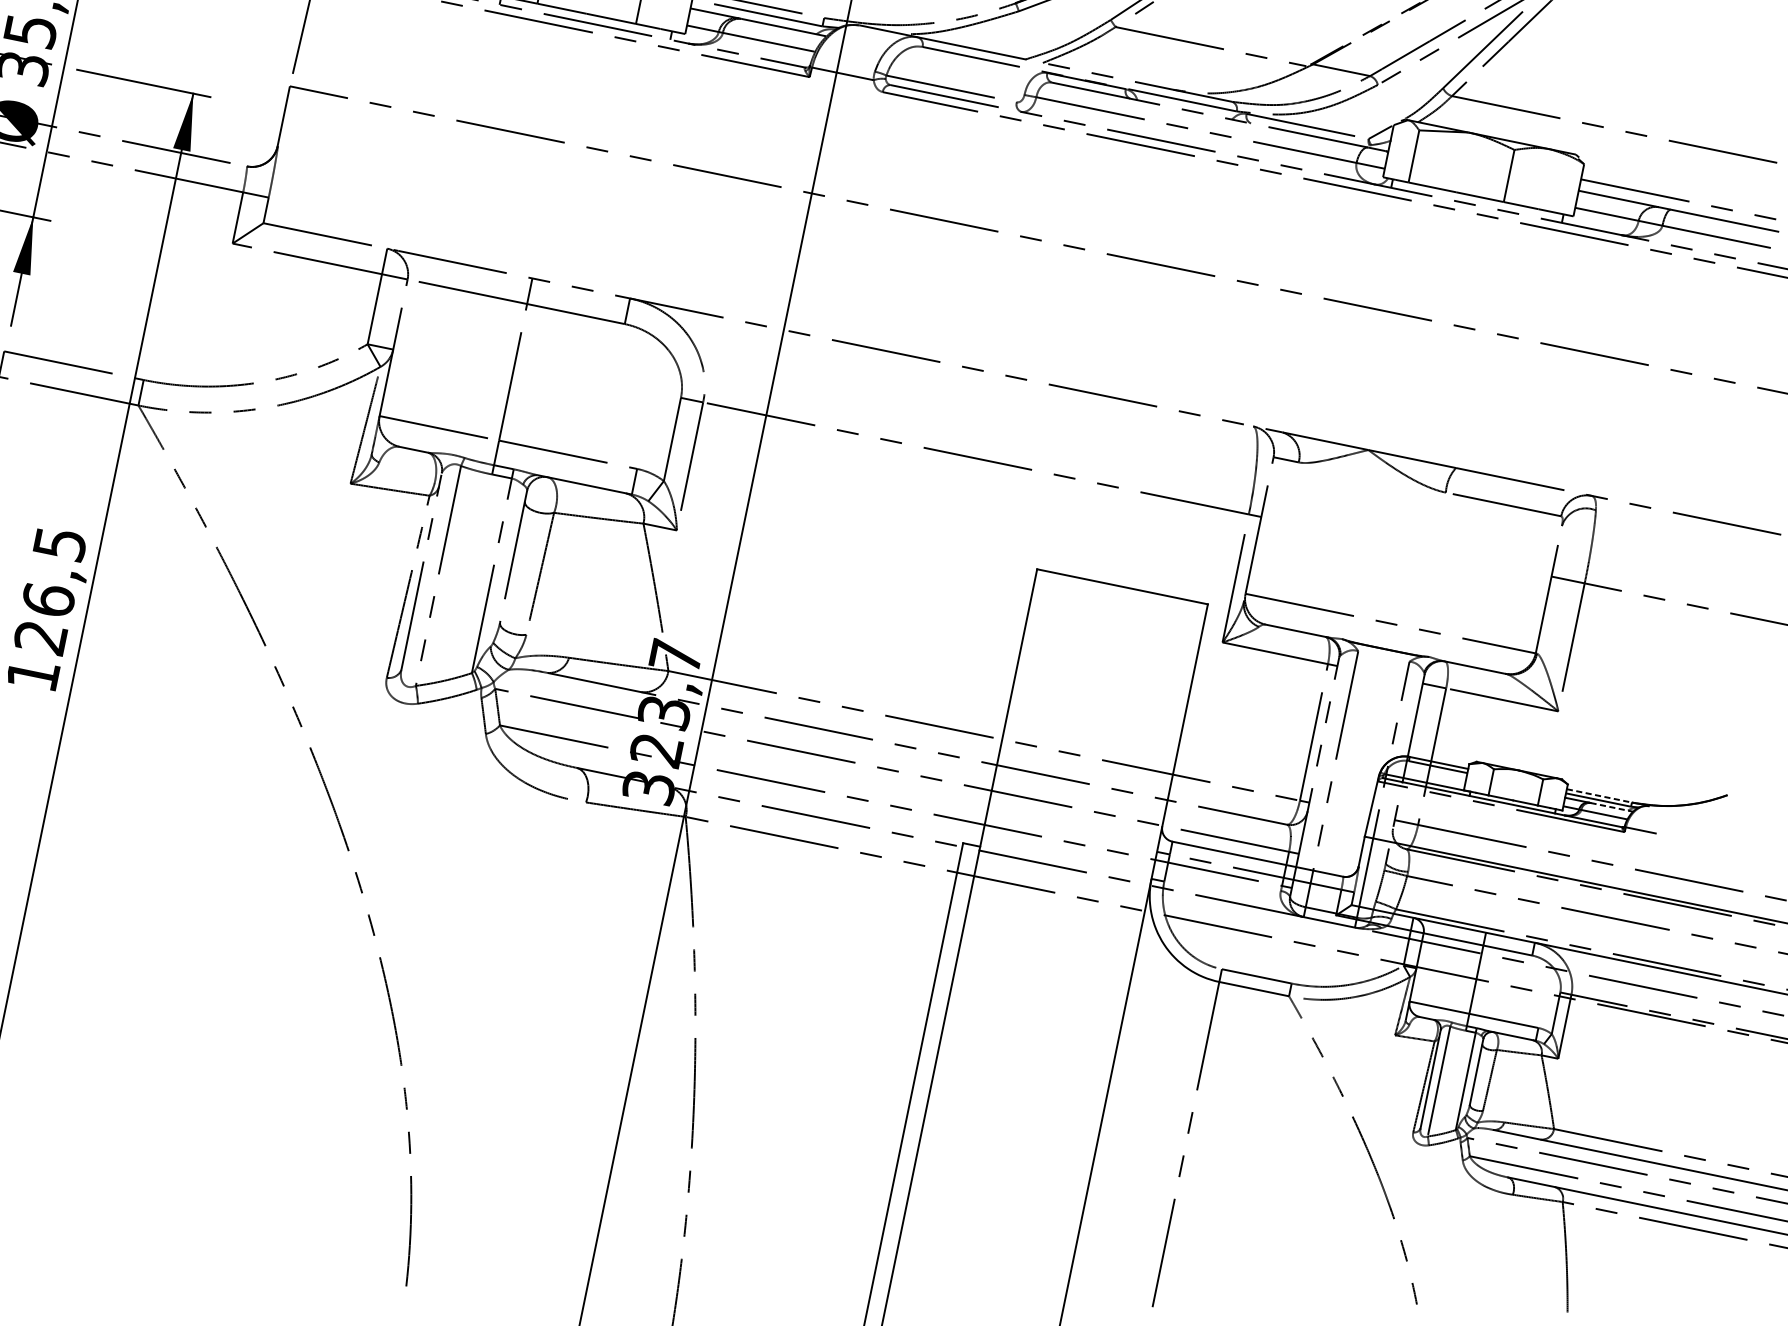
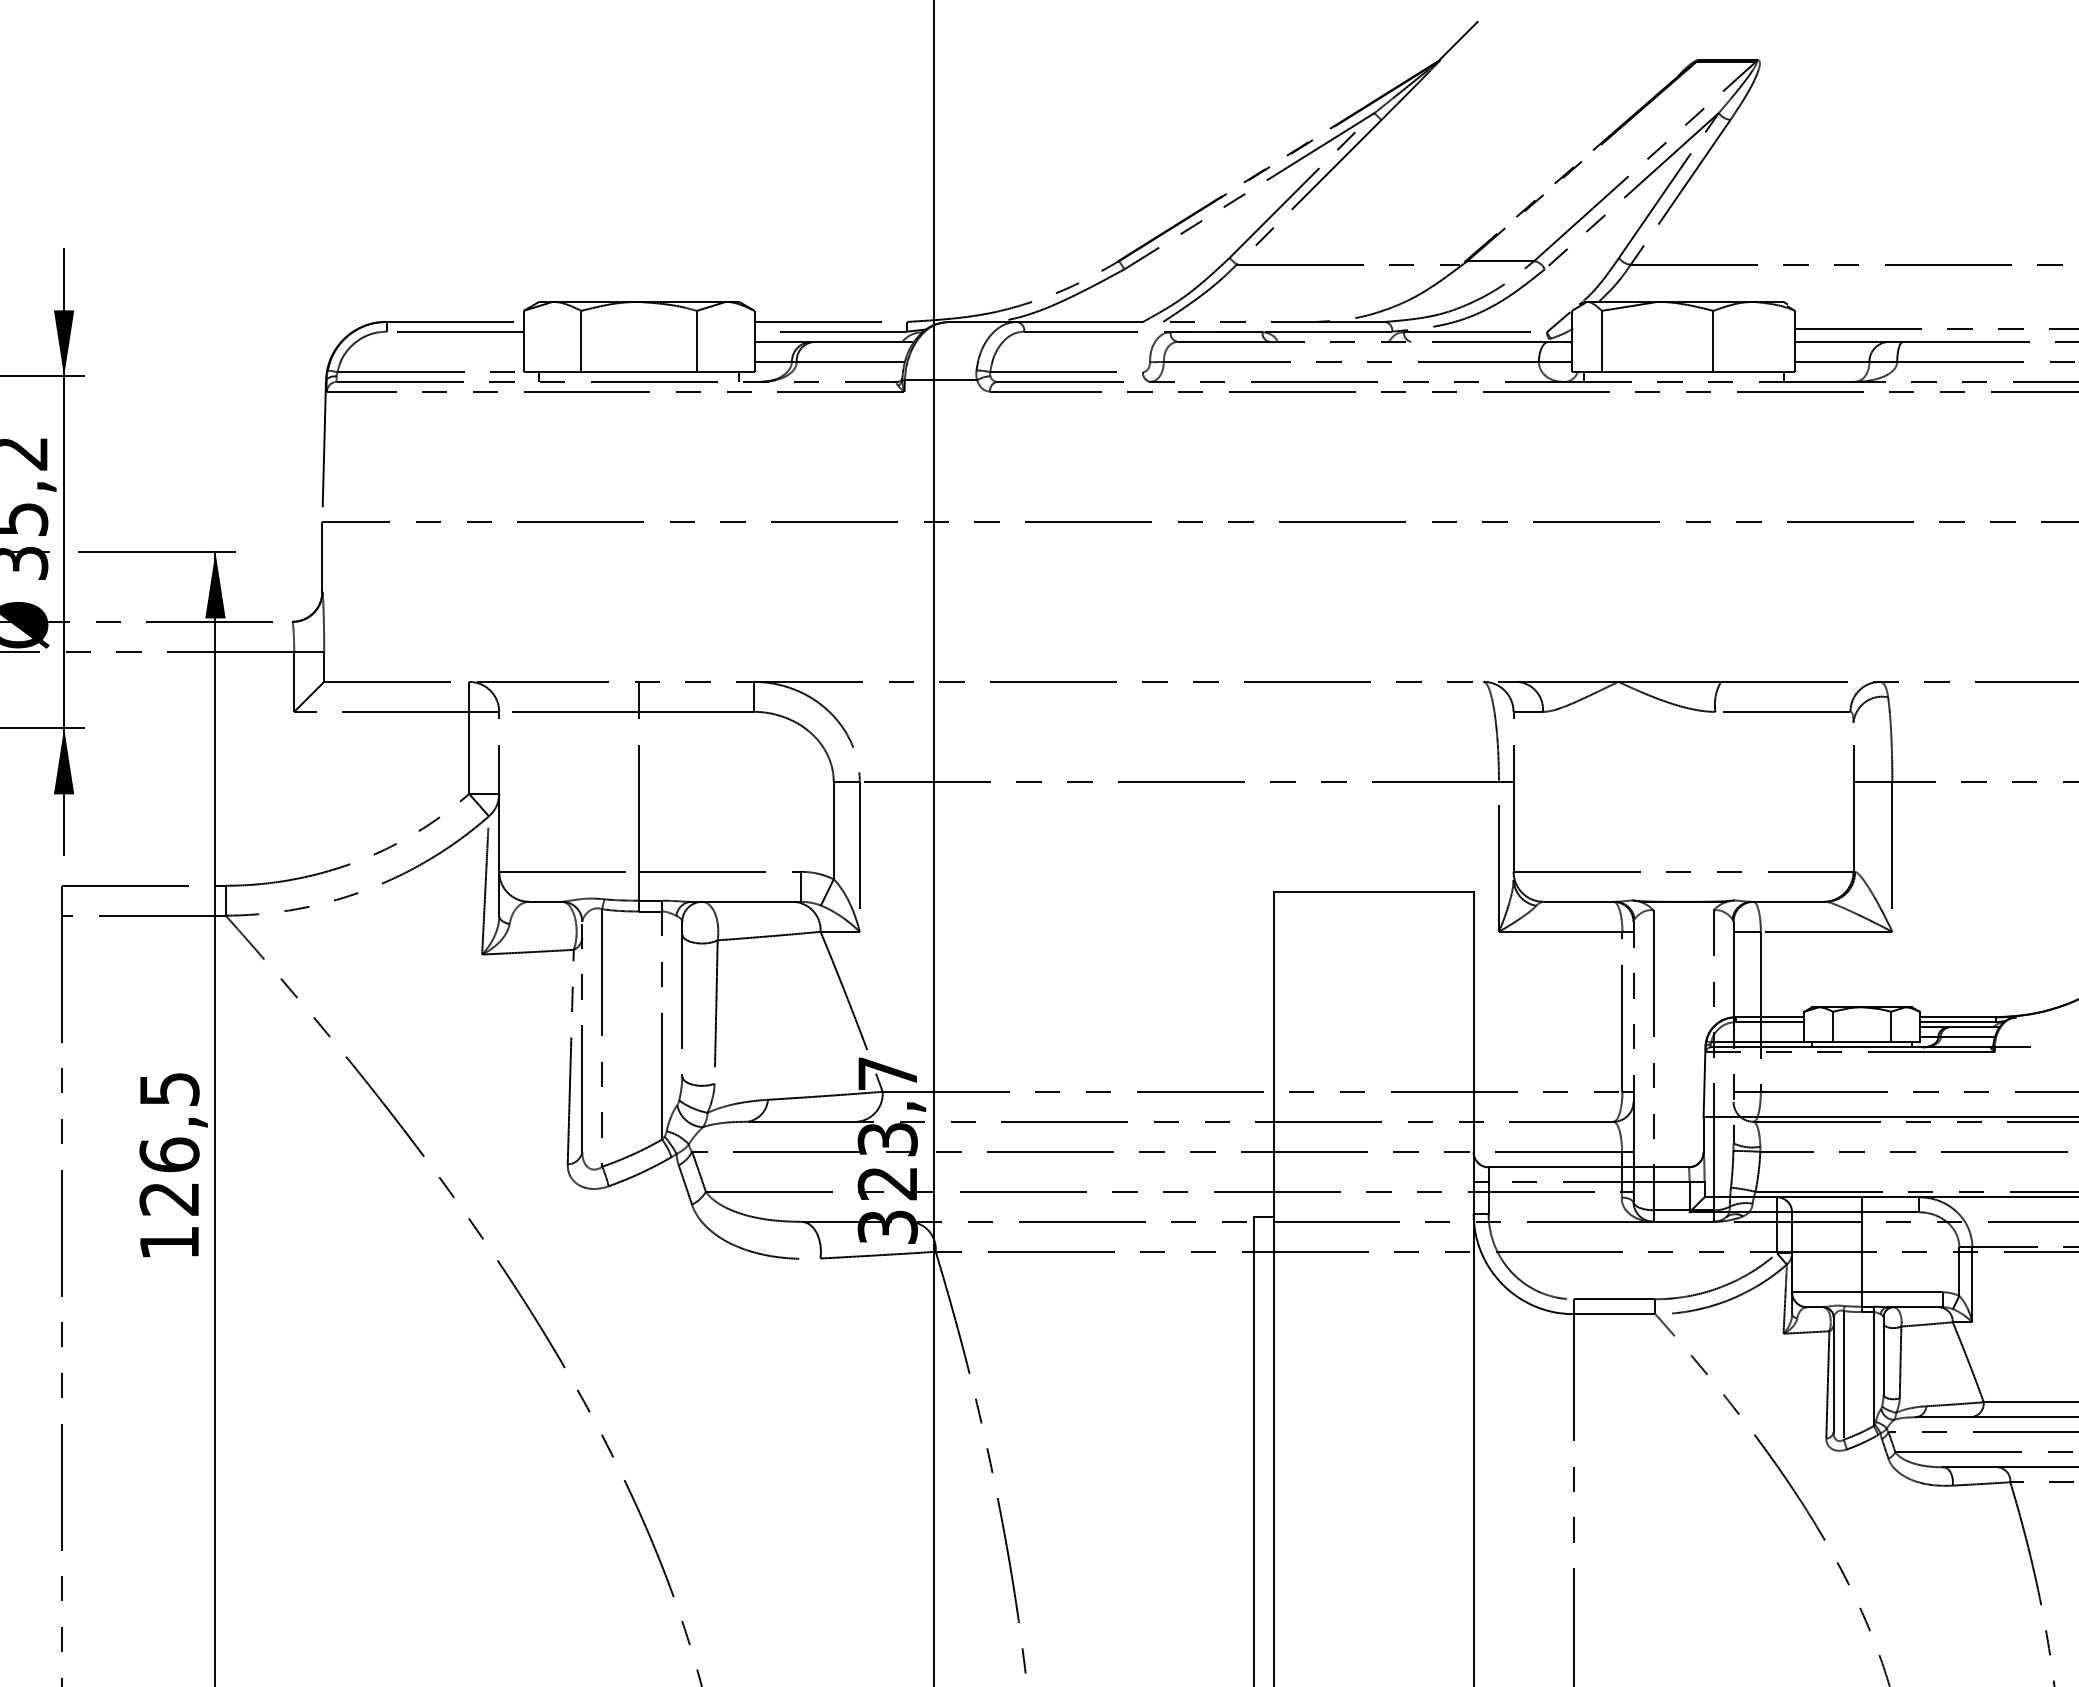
line: (1599, 796) -> (1958, 1017), dashed -> solid
line: (1611, 807) -> (1974, 1027), dashed -> solid

